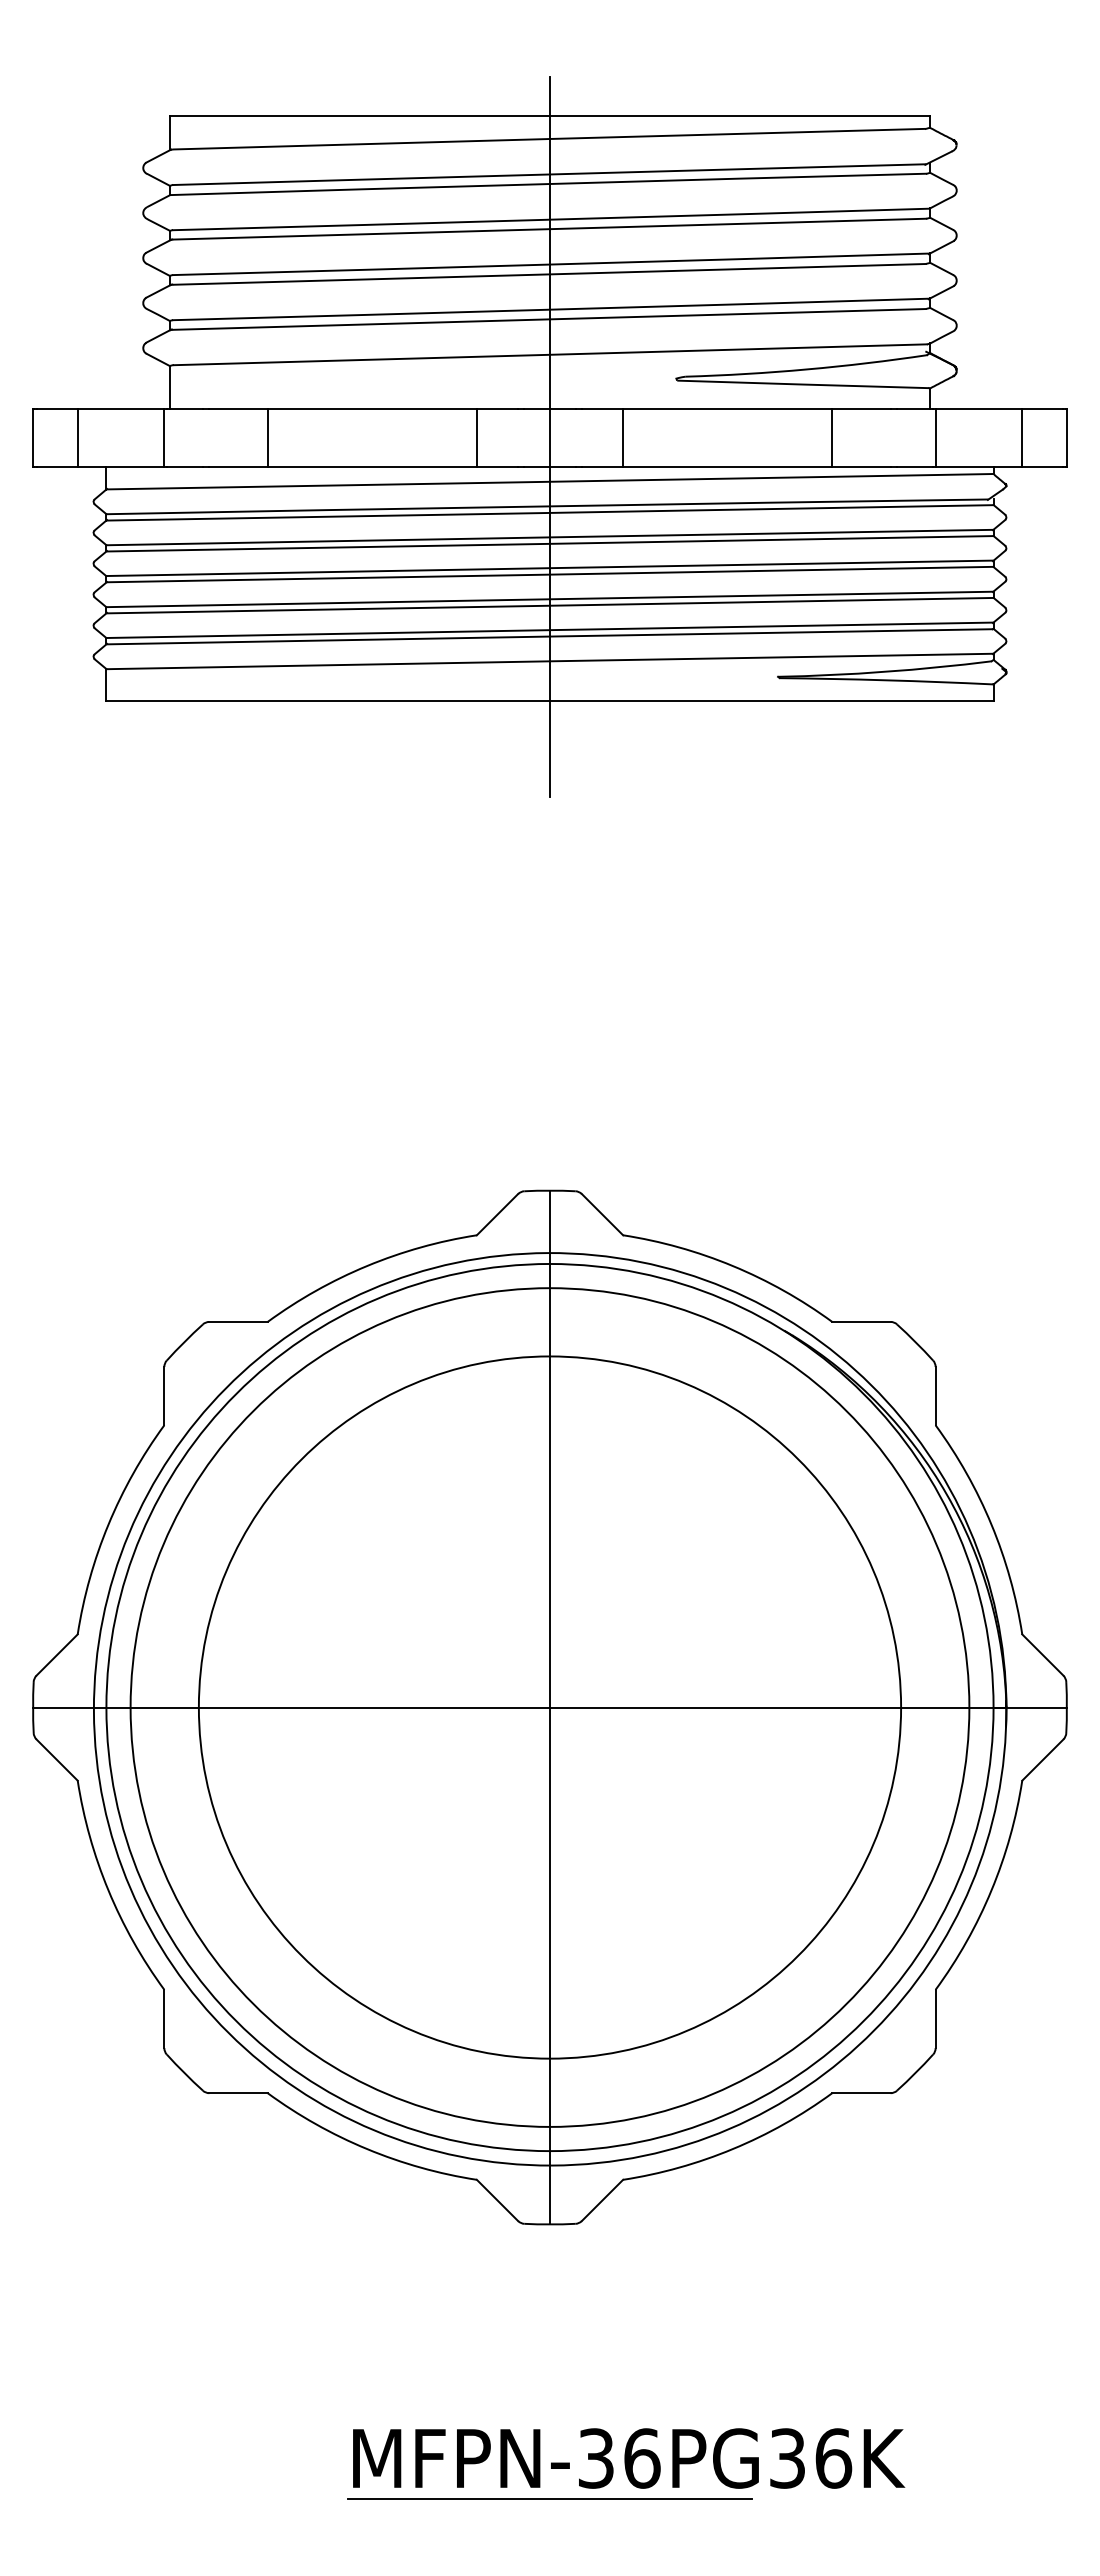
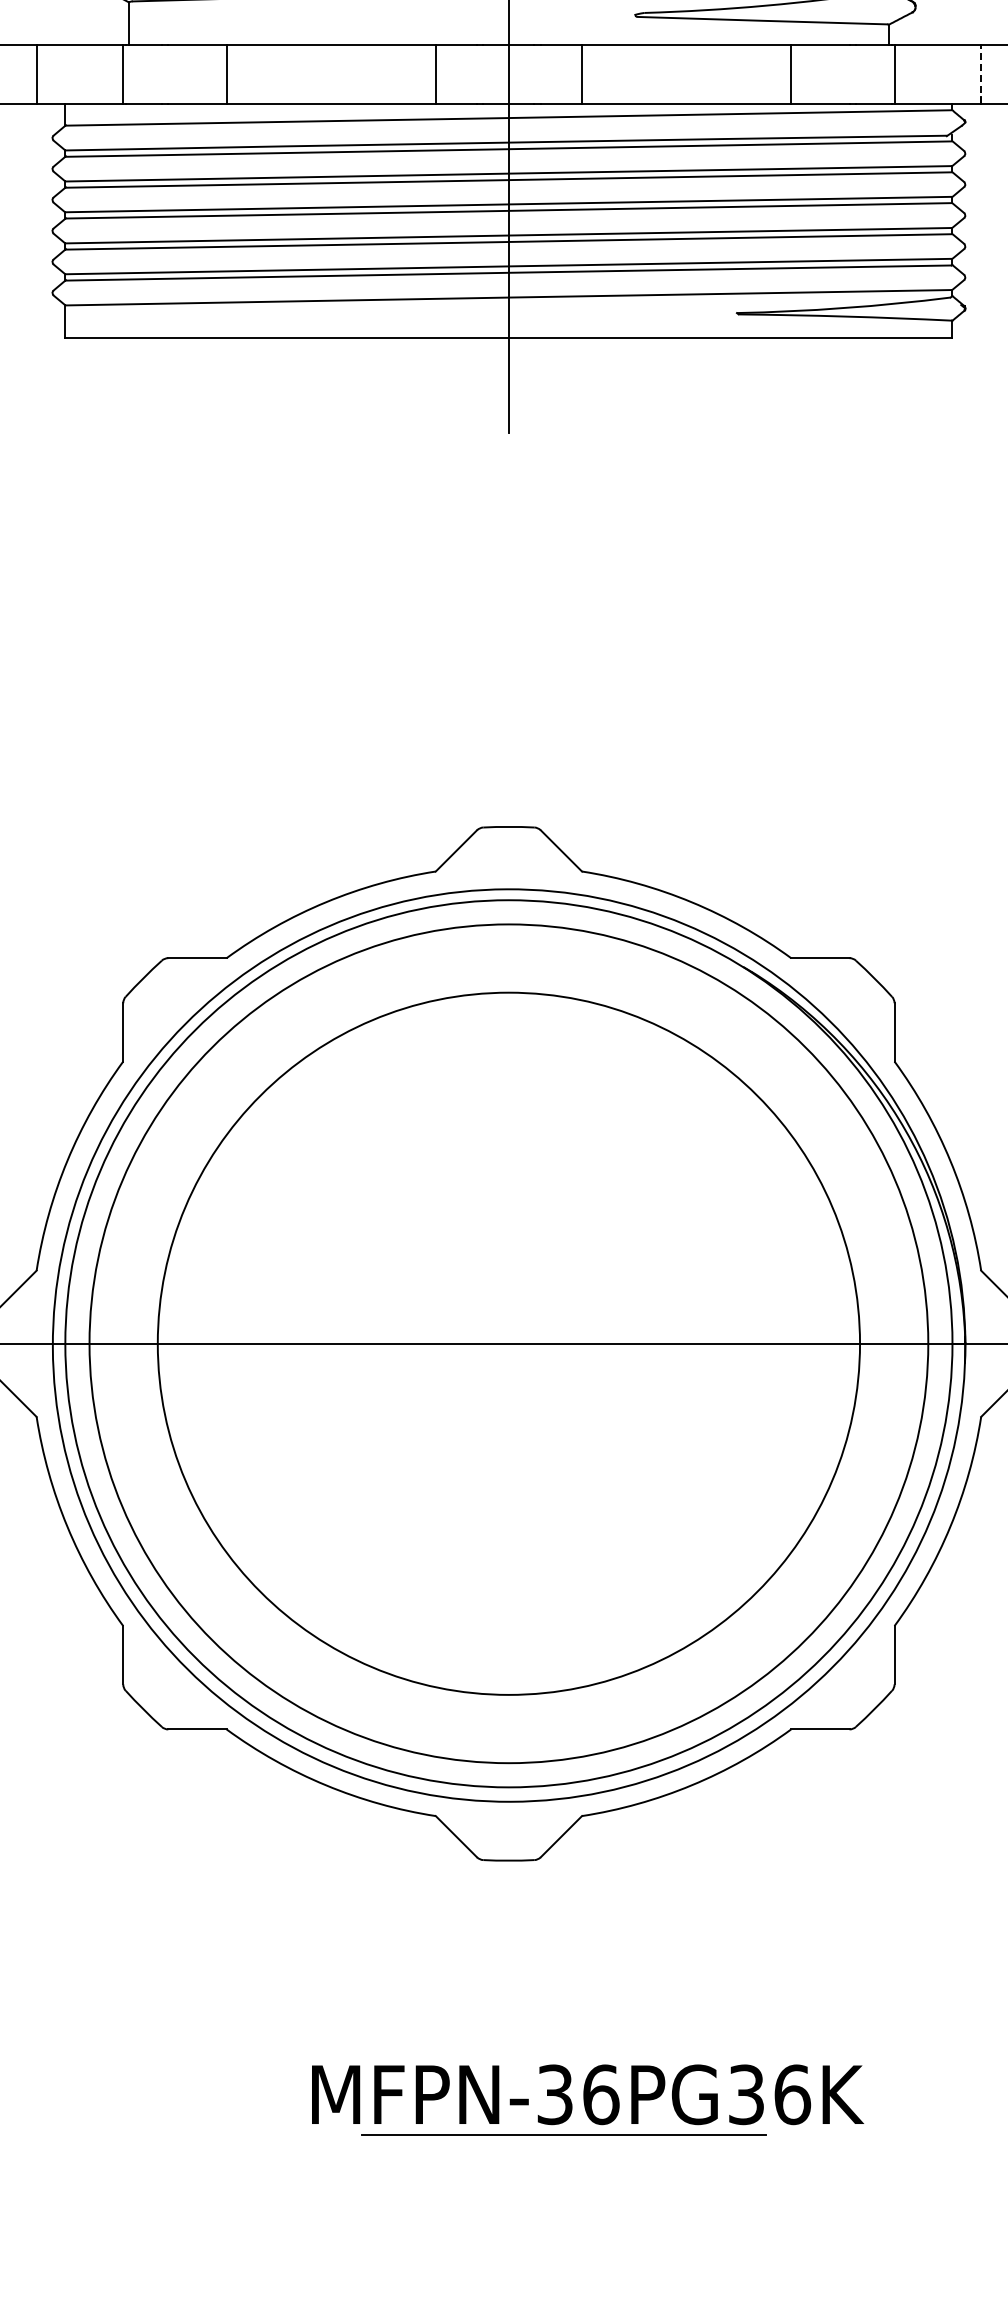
line: (1022, 437) -> (981, 73), solid -> dashed
line: (549, 1707) -> (508, 1343), removed
line: (549, 2498) -> (563, 2134), moved

